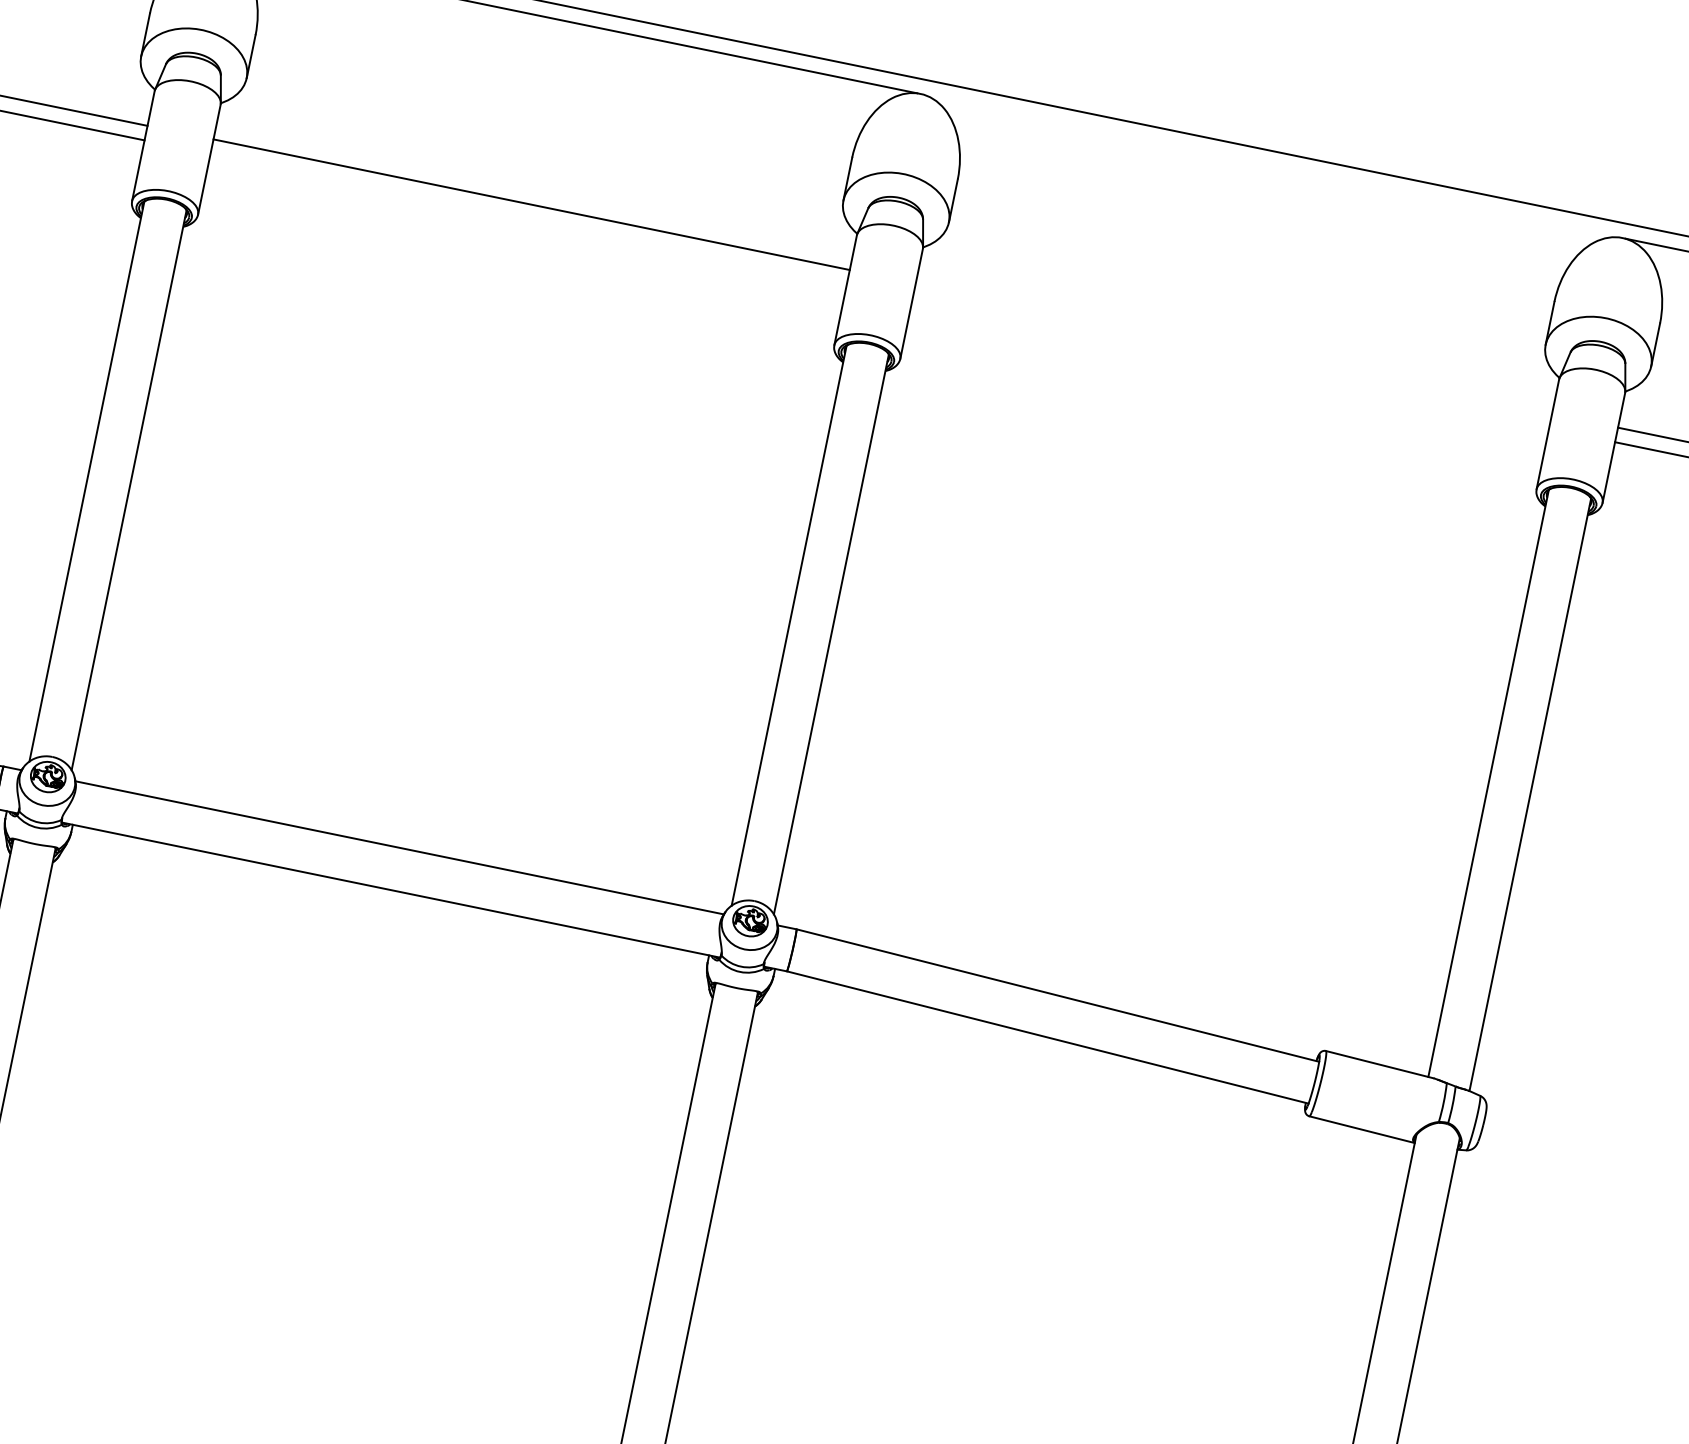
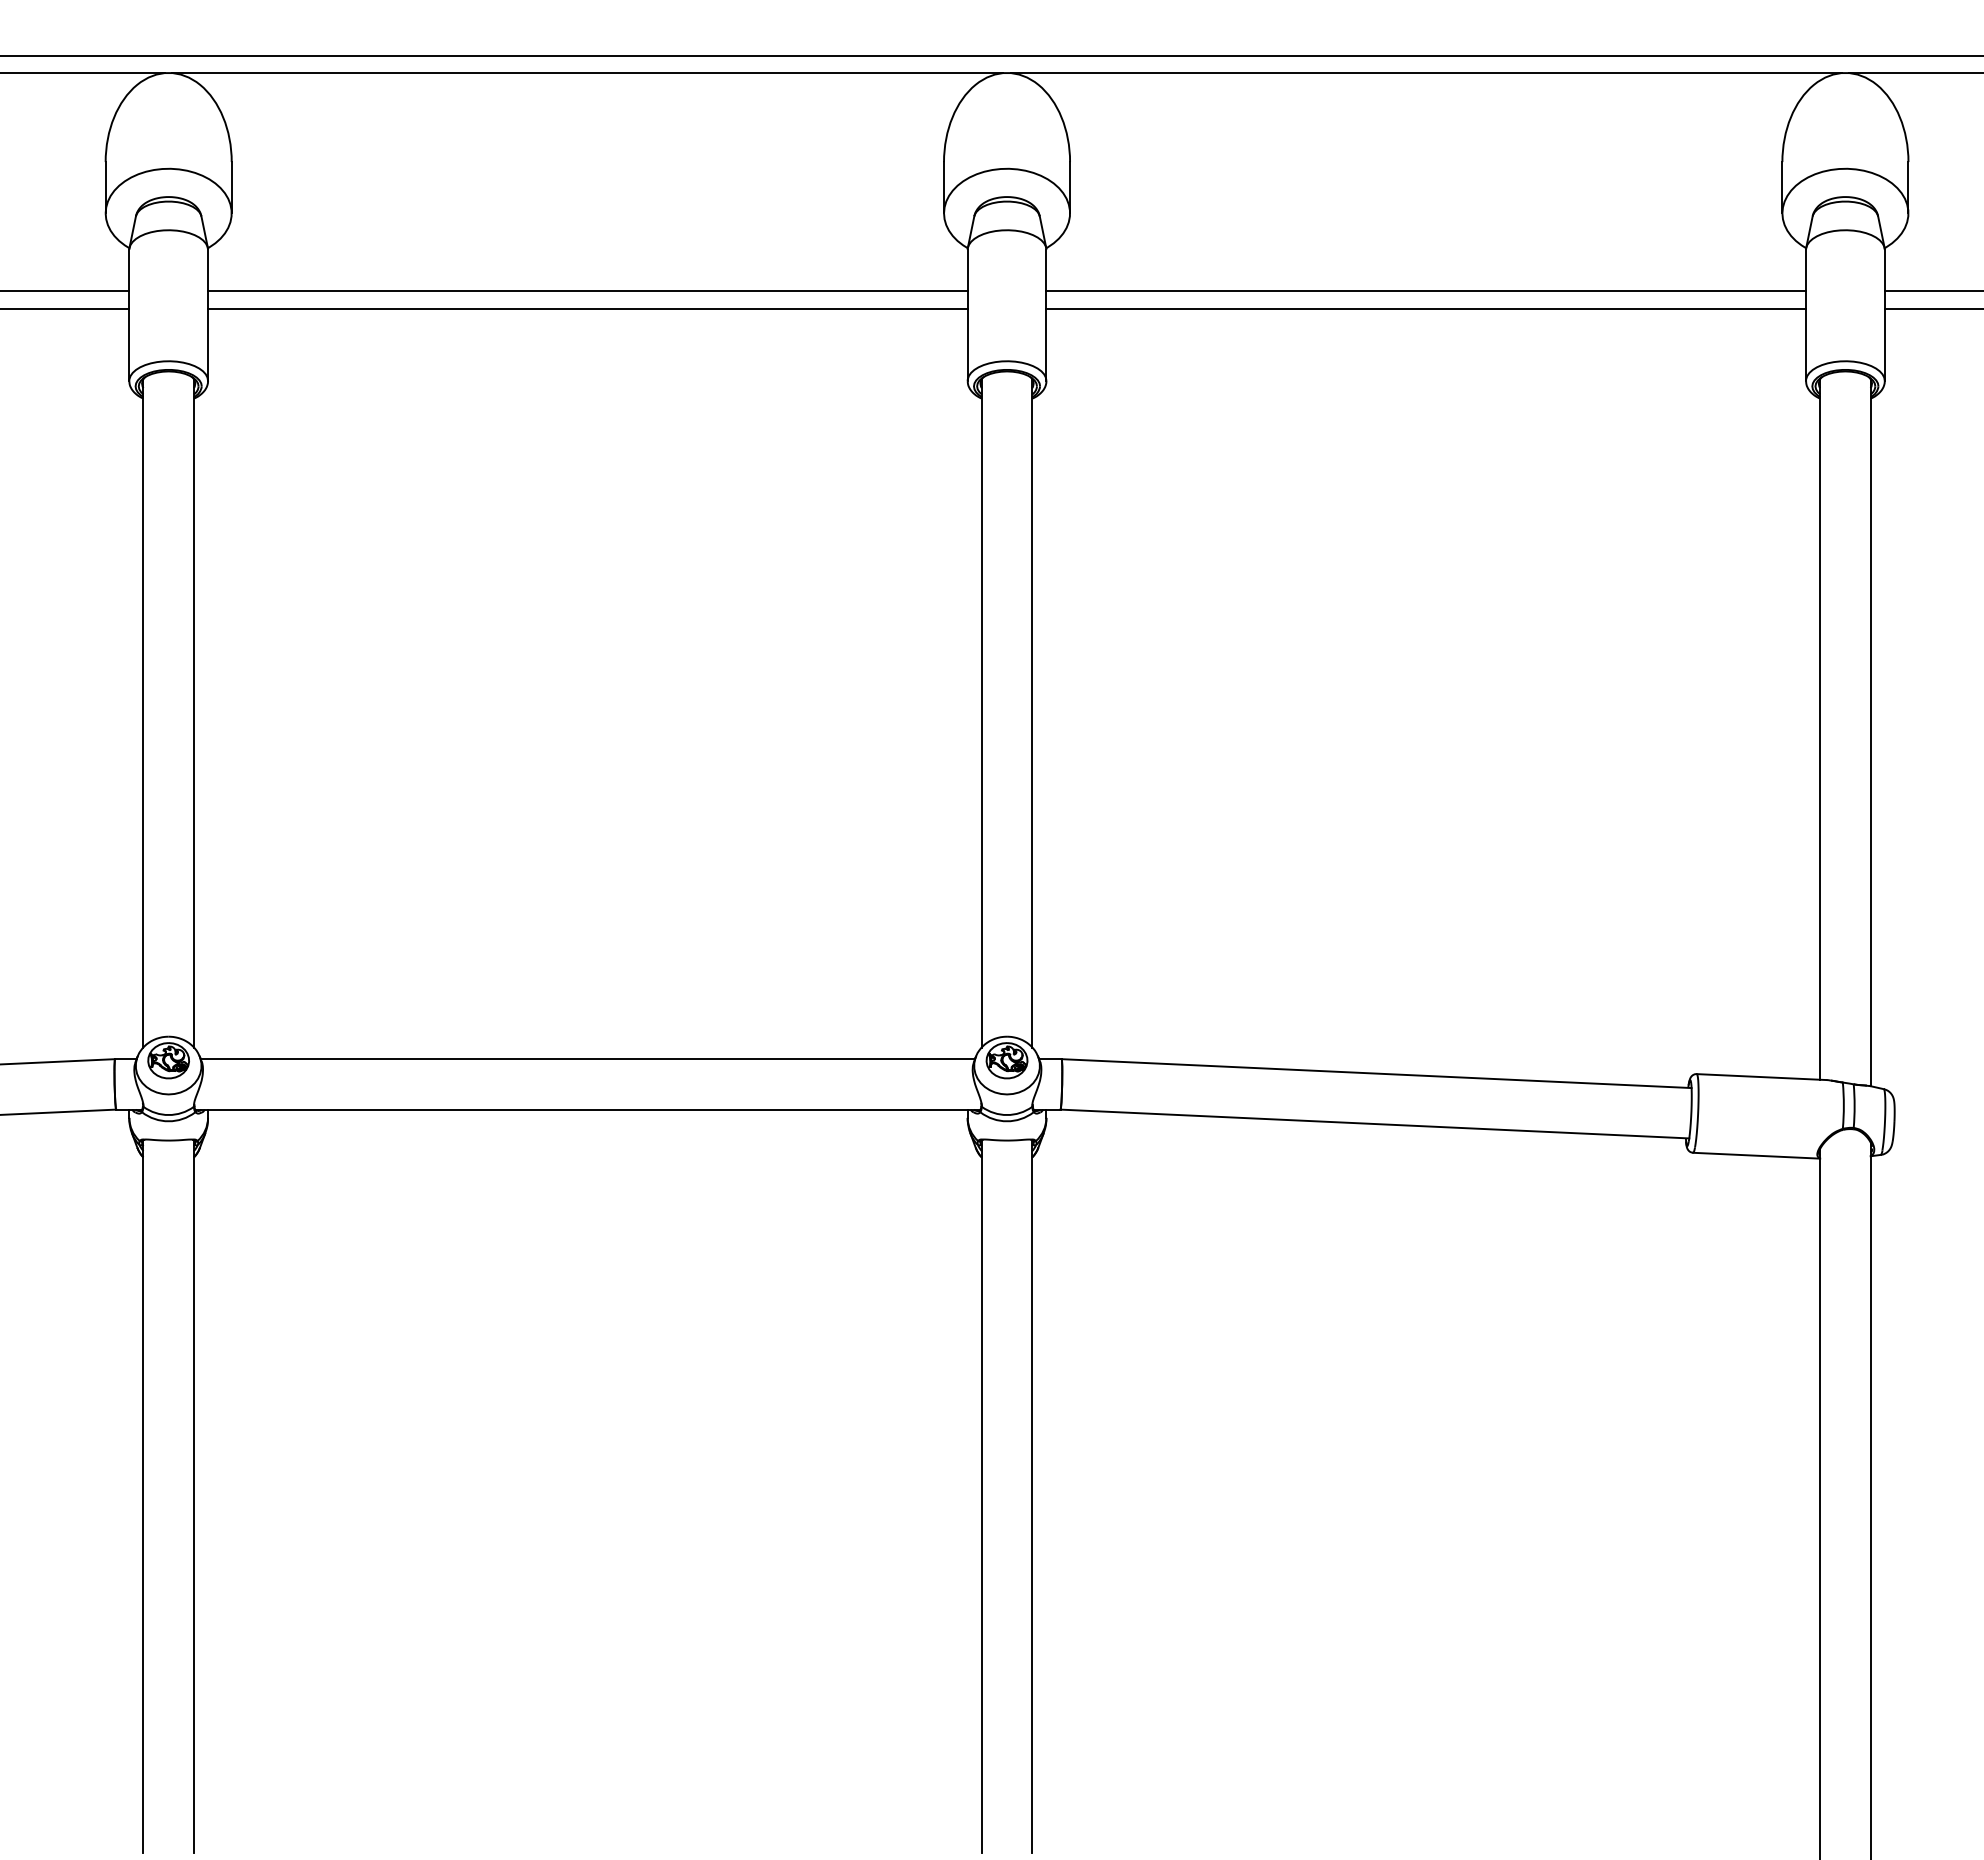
line: (1270, 166) -> (1425, 73), added
line: (528, 218) -> (587, 308), added
line: (1234, 349) -> (1426, 291), added
line: (1231, 363) -> (1426, 308), added

